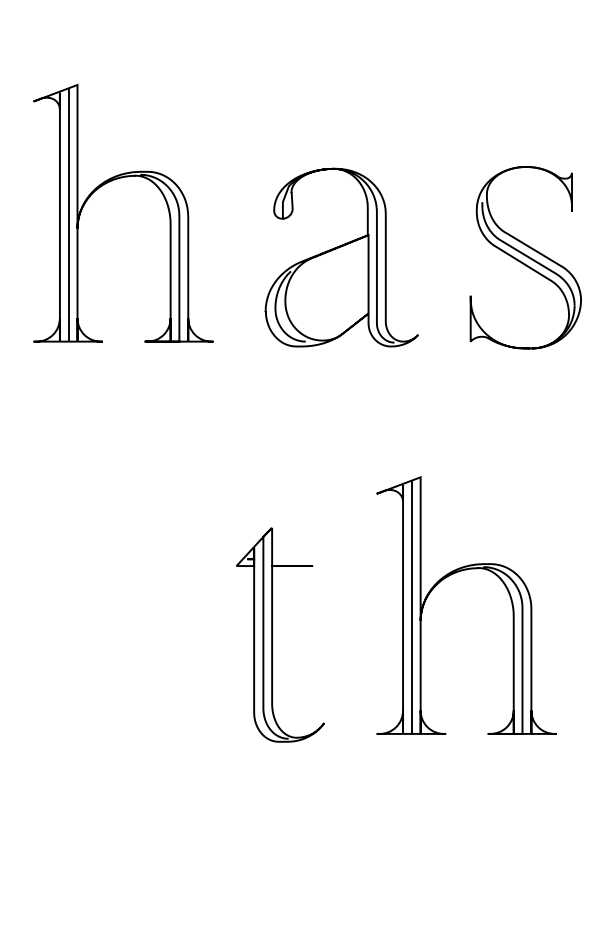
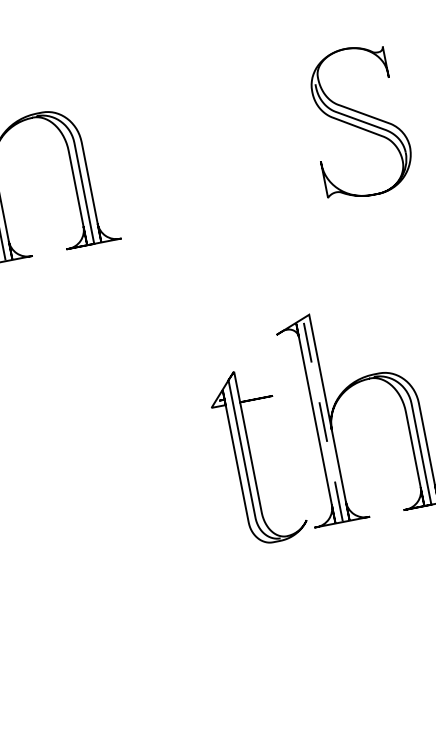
part: (341, 257) -> (211, 150), removed
line: (412, 607) -> (323, 420), solid -> dashed
curve: (272, 634) -> (251, 457), moved

